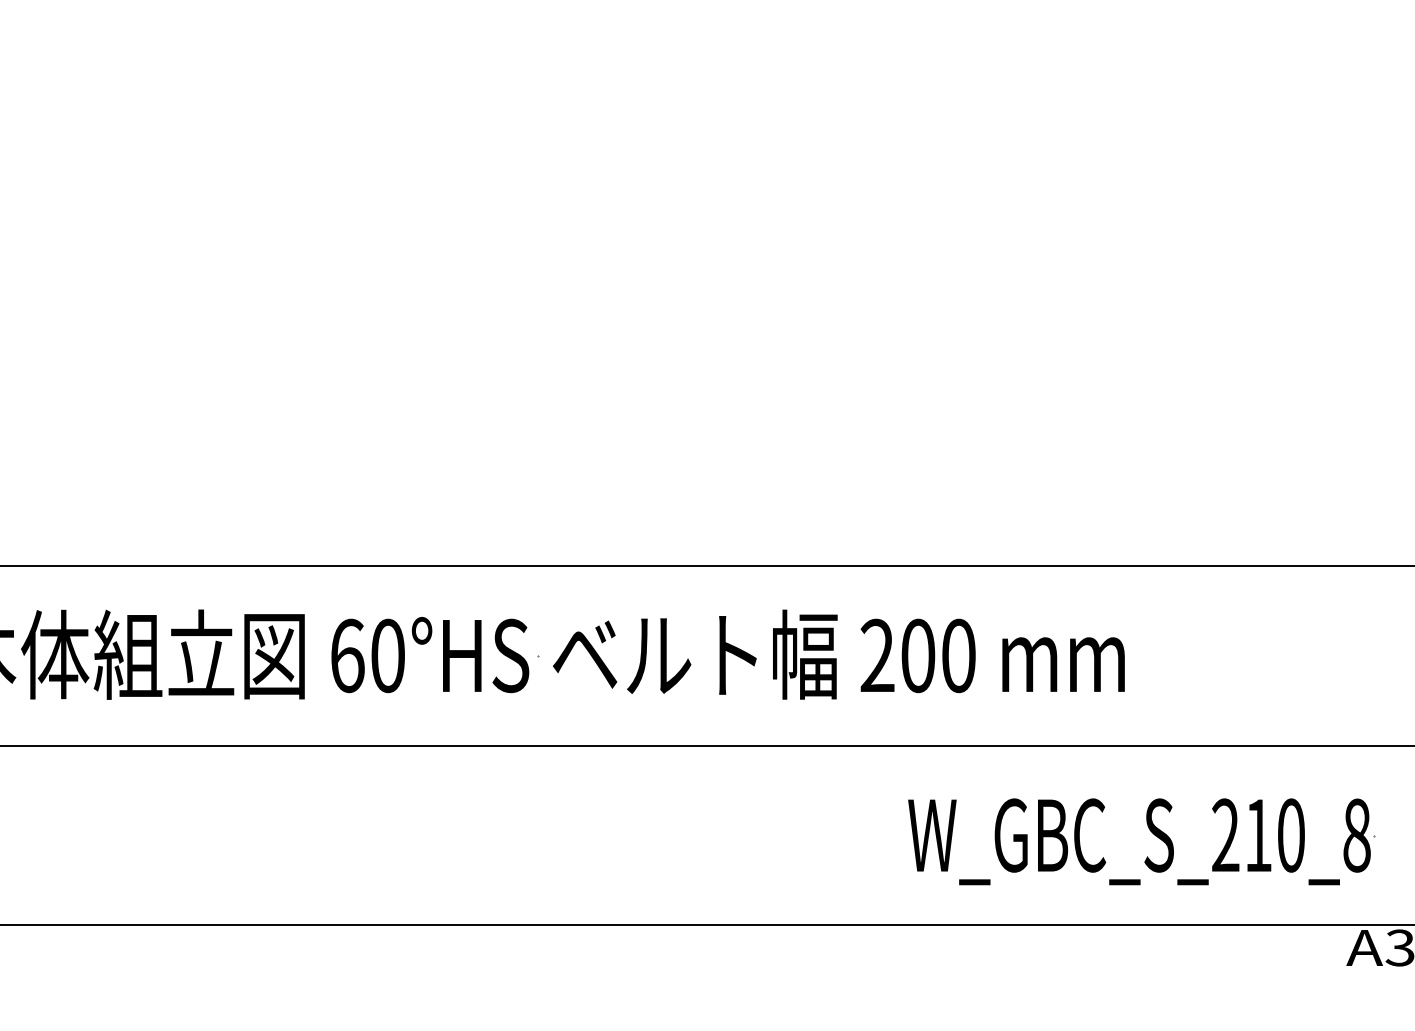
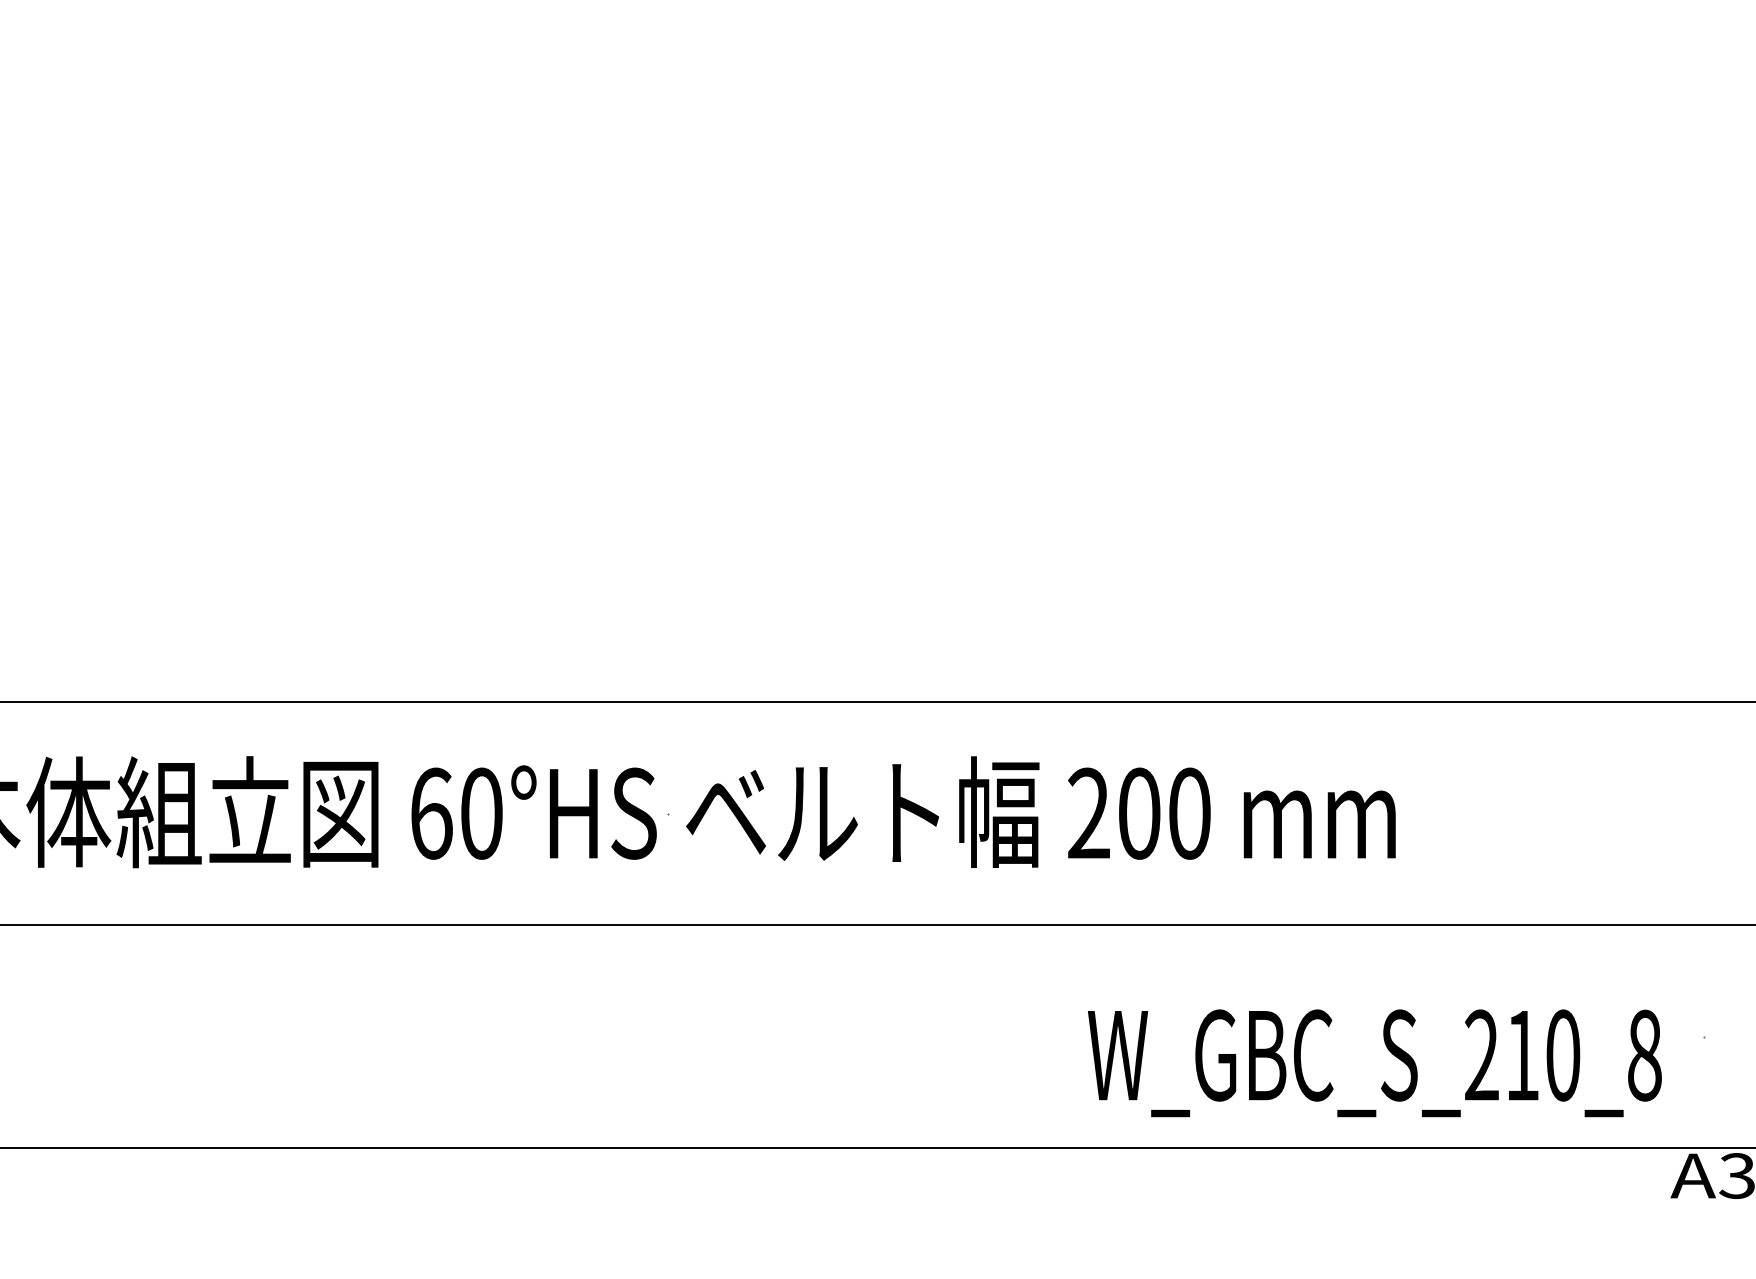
text: (1139, 841) -> (1374, 1063), moved

